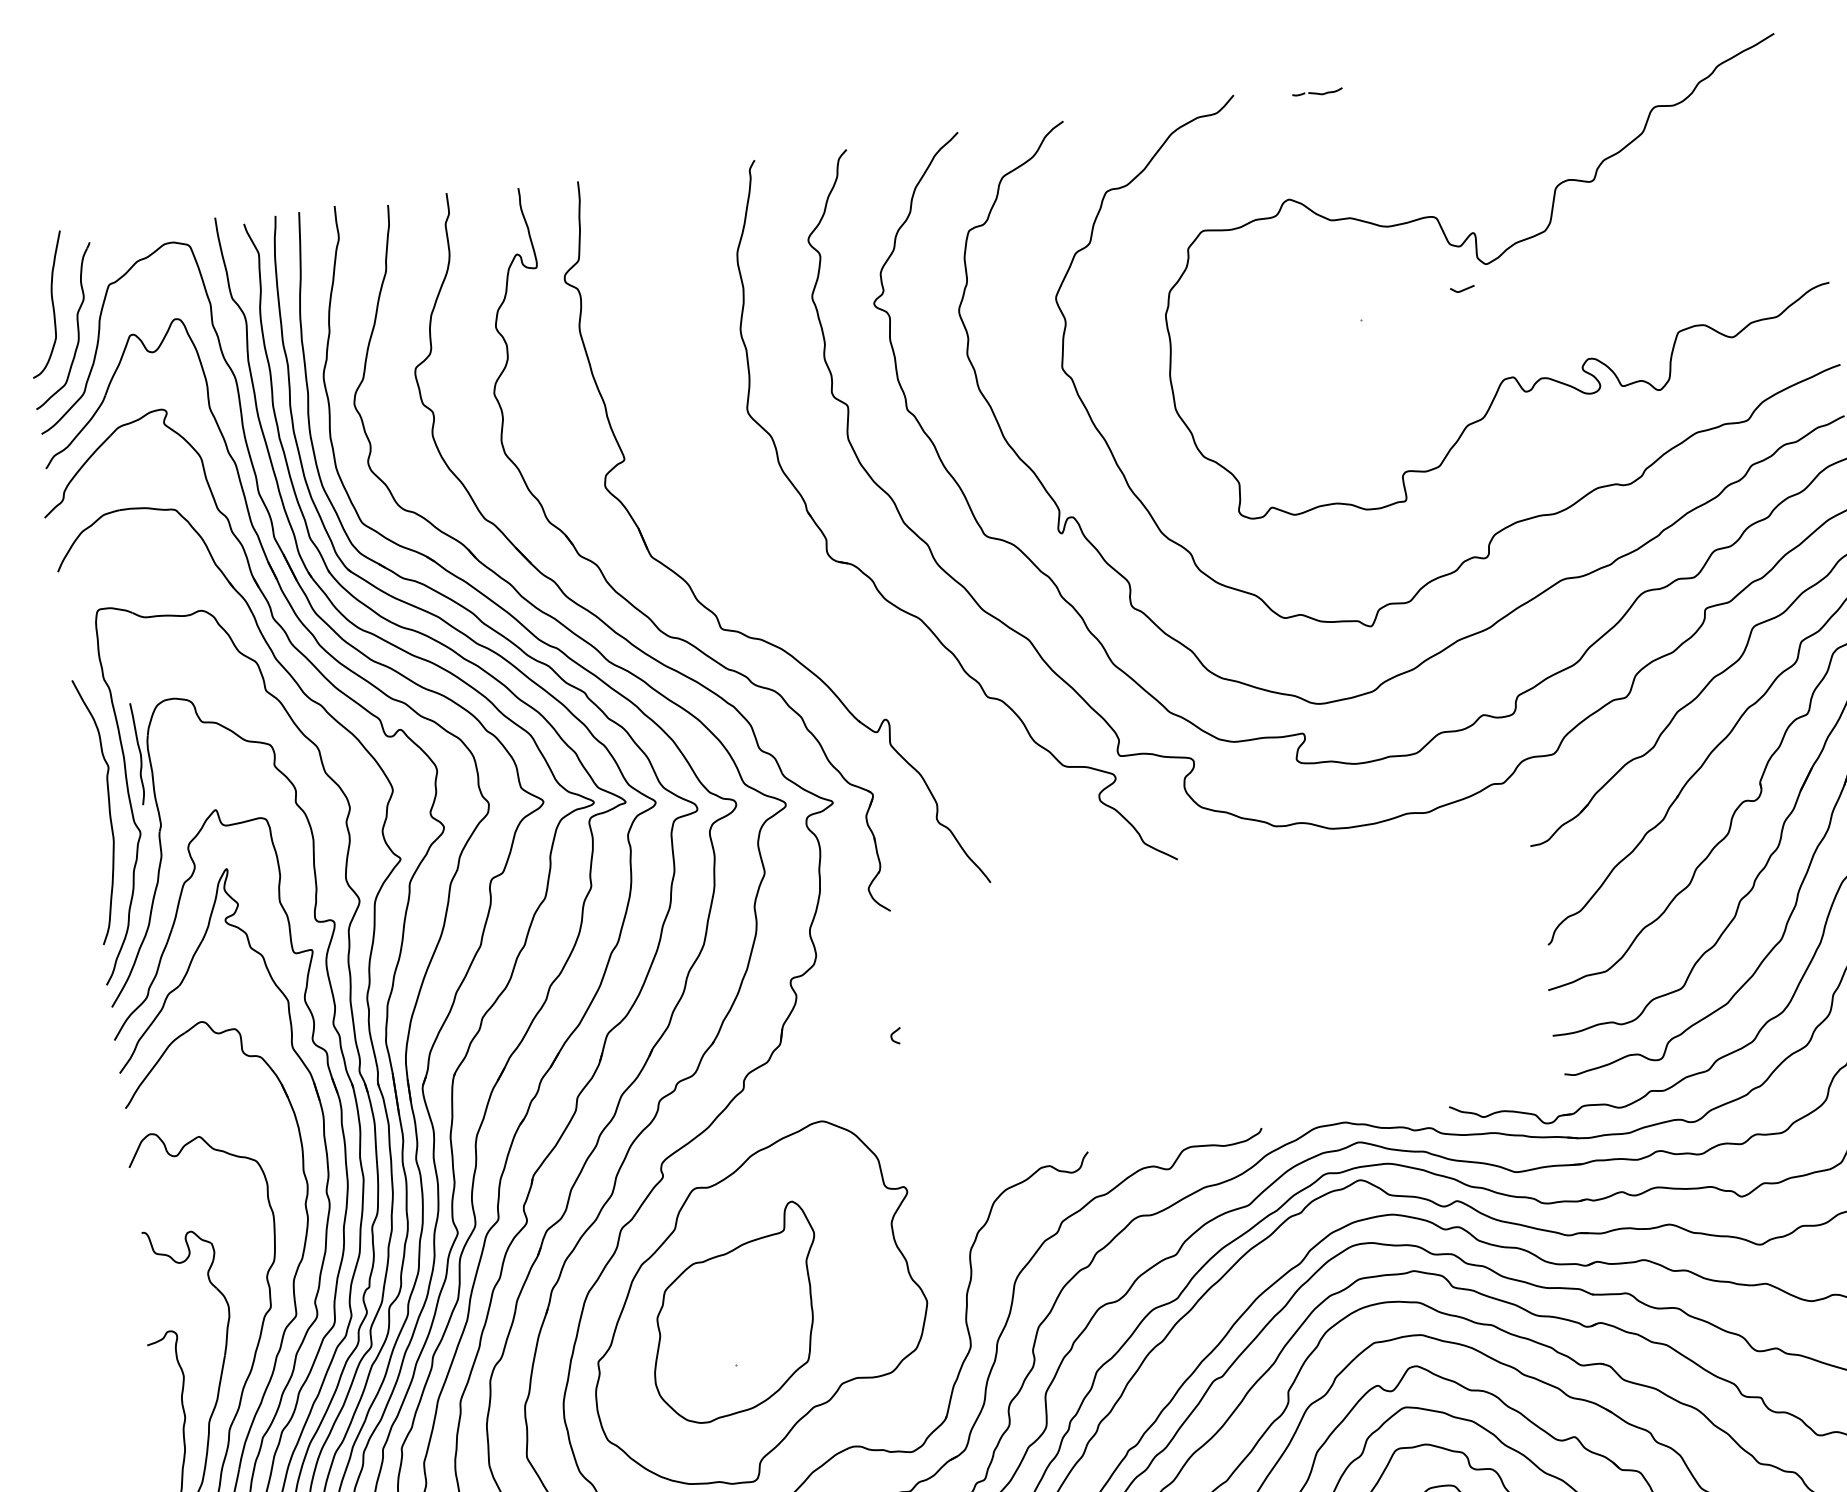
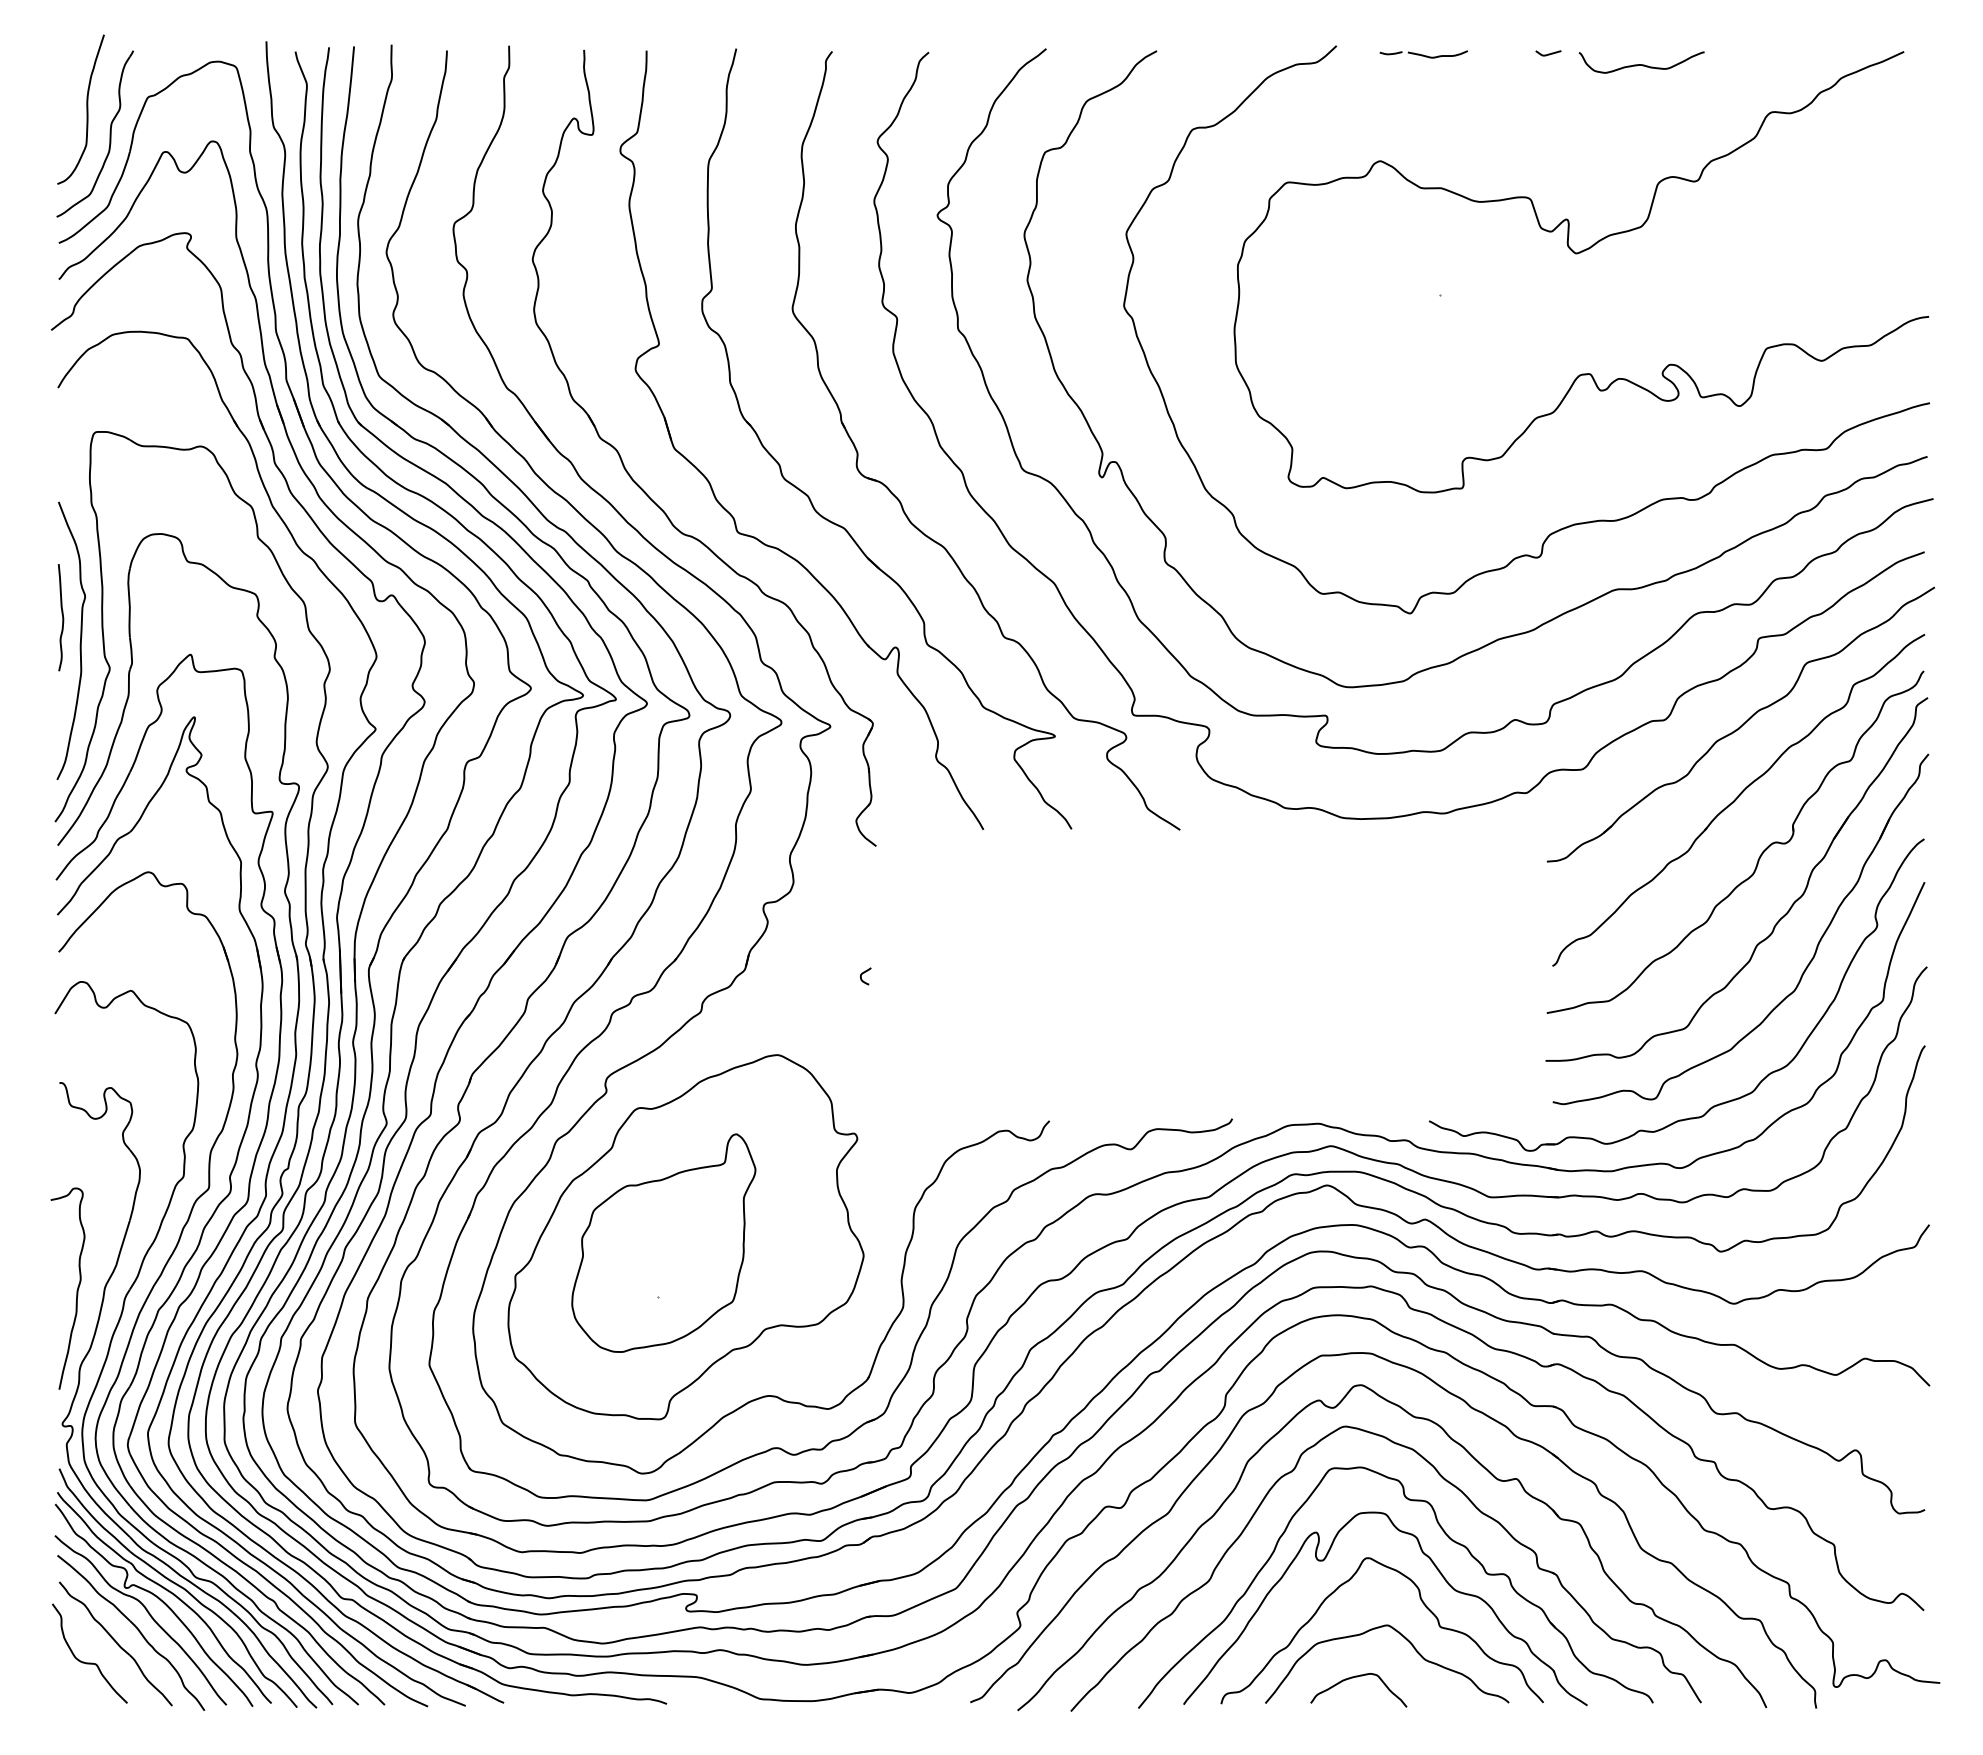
curve: (1525, 76) -> (1641, 64), added
part: (1317, 93) -> (1423, 54), size x1.67
curve: (1462, 289) -> (1548, 53), moved
part: (785, 586) -> (809, 496), added
curve: (139, 753) -> (62, 617), moved

